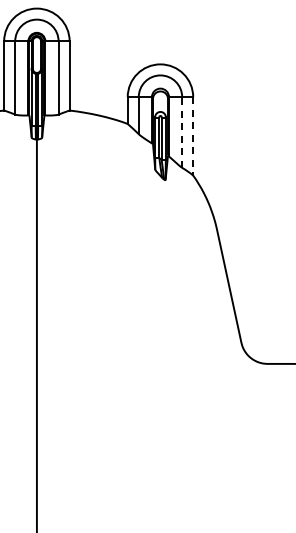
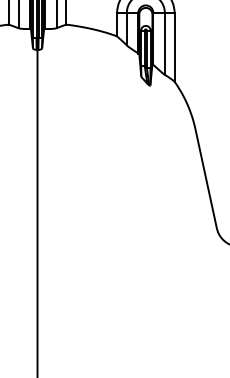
line: (182, 132) -> (165, 43), dashed -> solid
line: (193, 136) -> (174, 47), dashed -> solid

